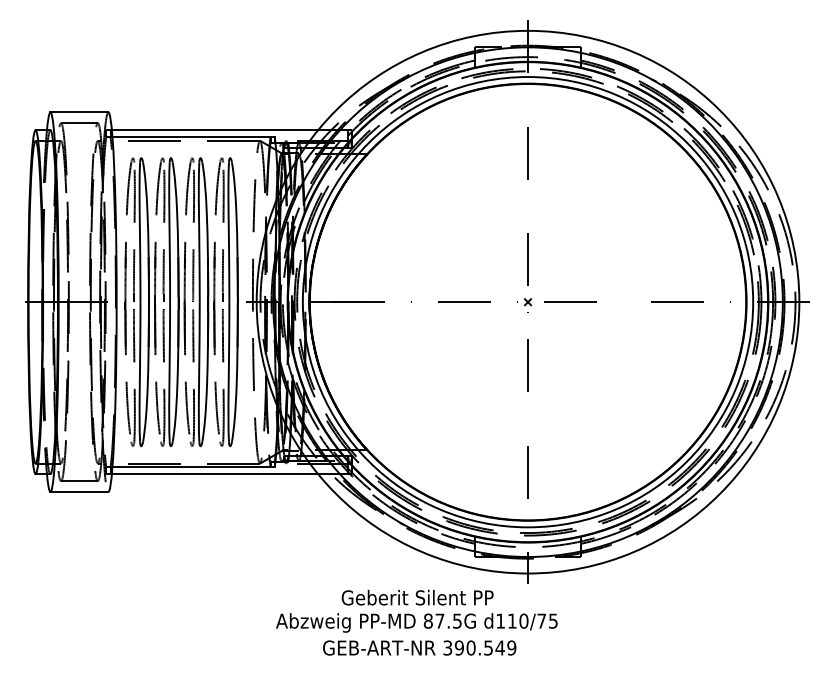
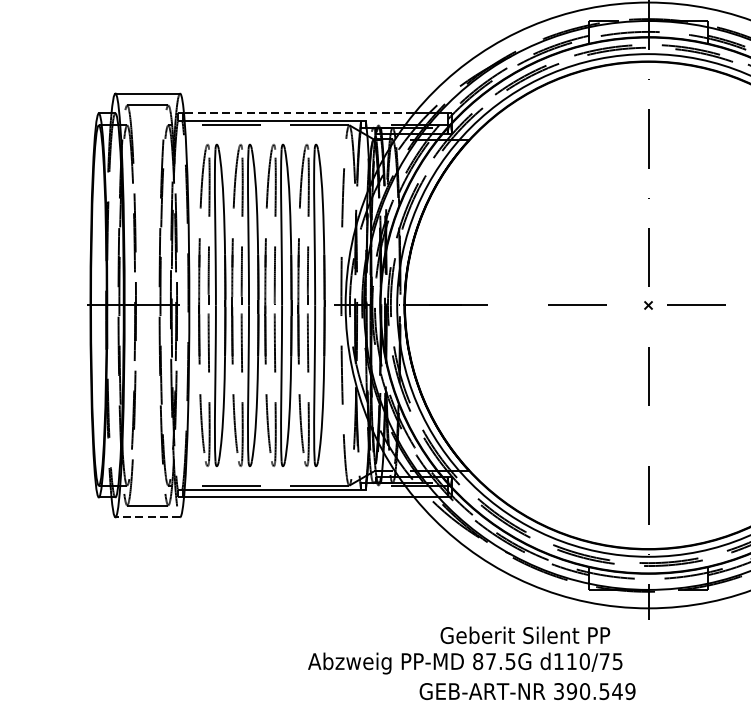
line: (214, 130) -> (298, 113), solid -> dashed
line: (79, 491) -> (147, 516), solid -> dashed
text: (416, 622) -> (464, 663), moved

